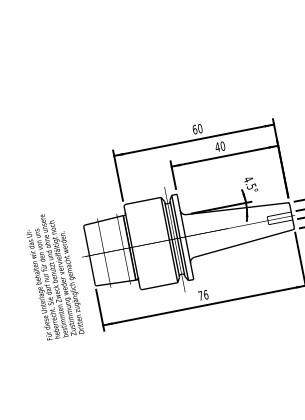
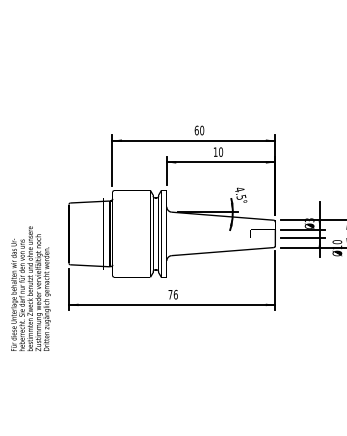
text: (217, 146) -> (215, 151), 40 -> 10
text: (54, 275) -> (30, 288), moved

